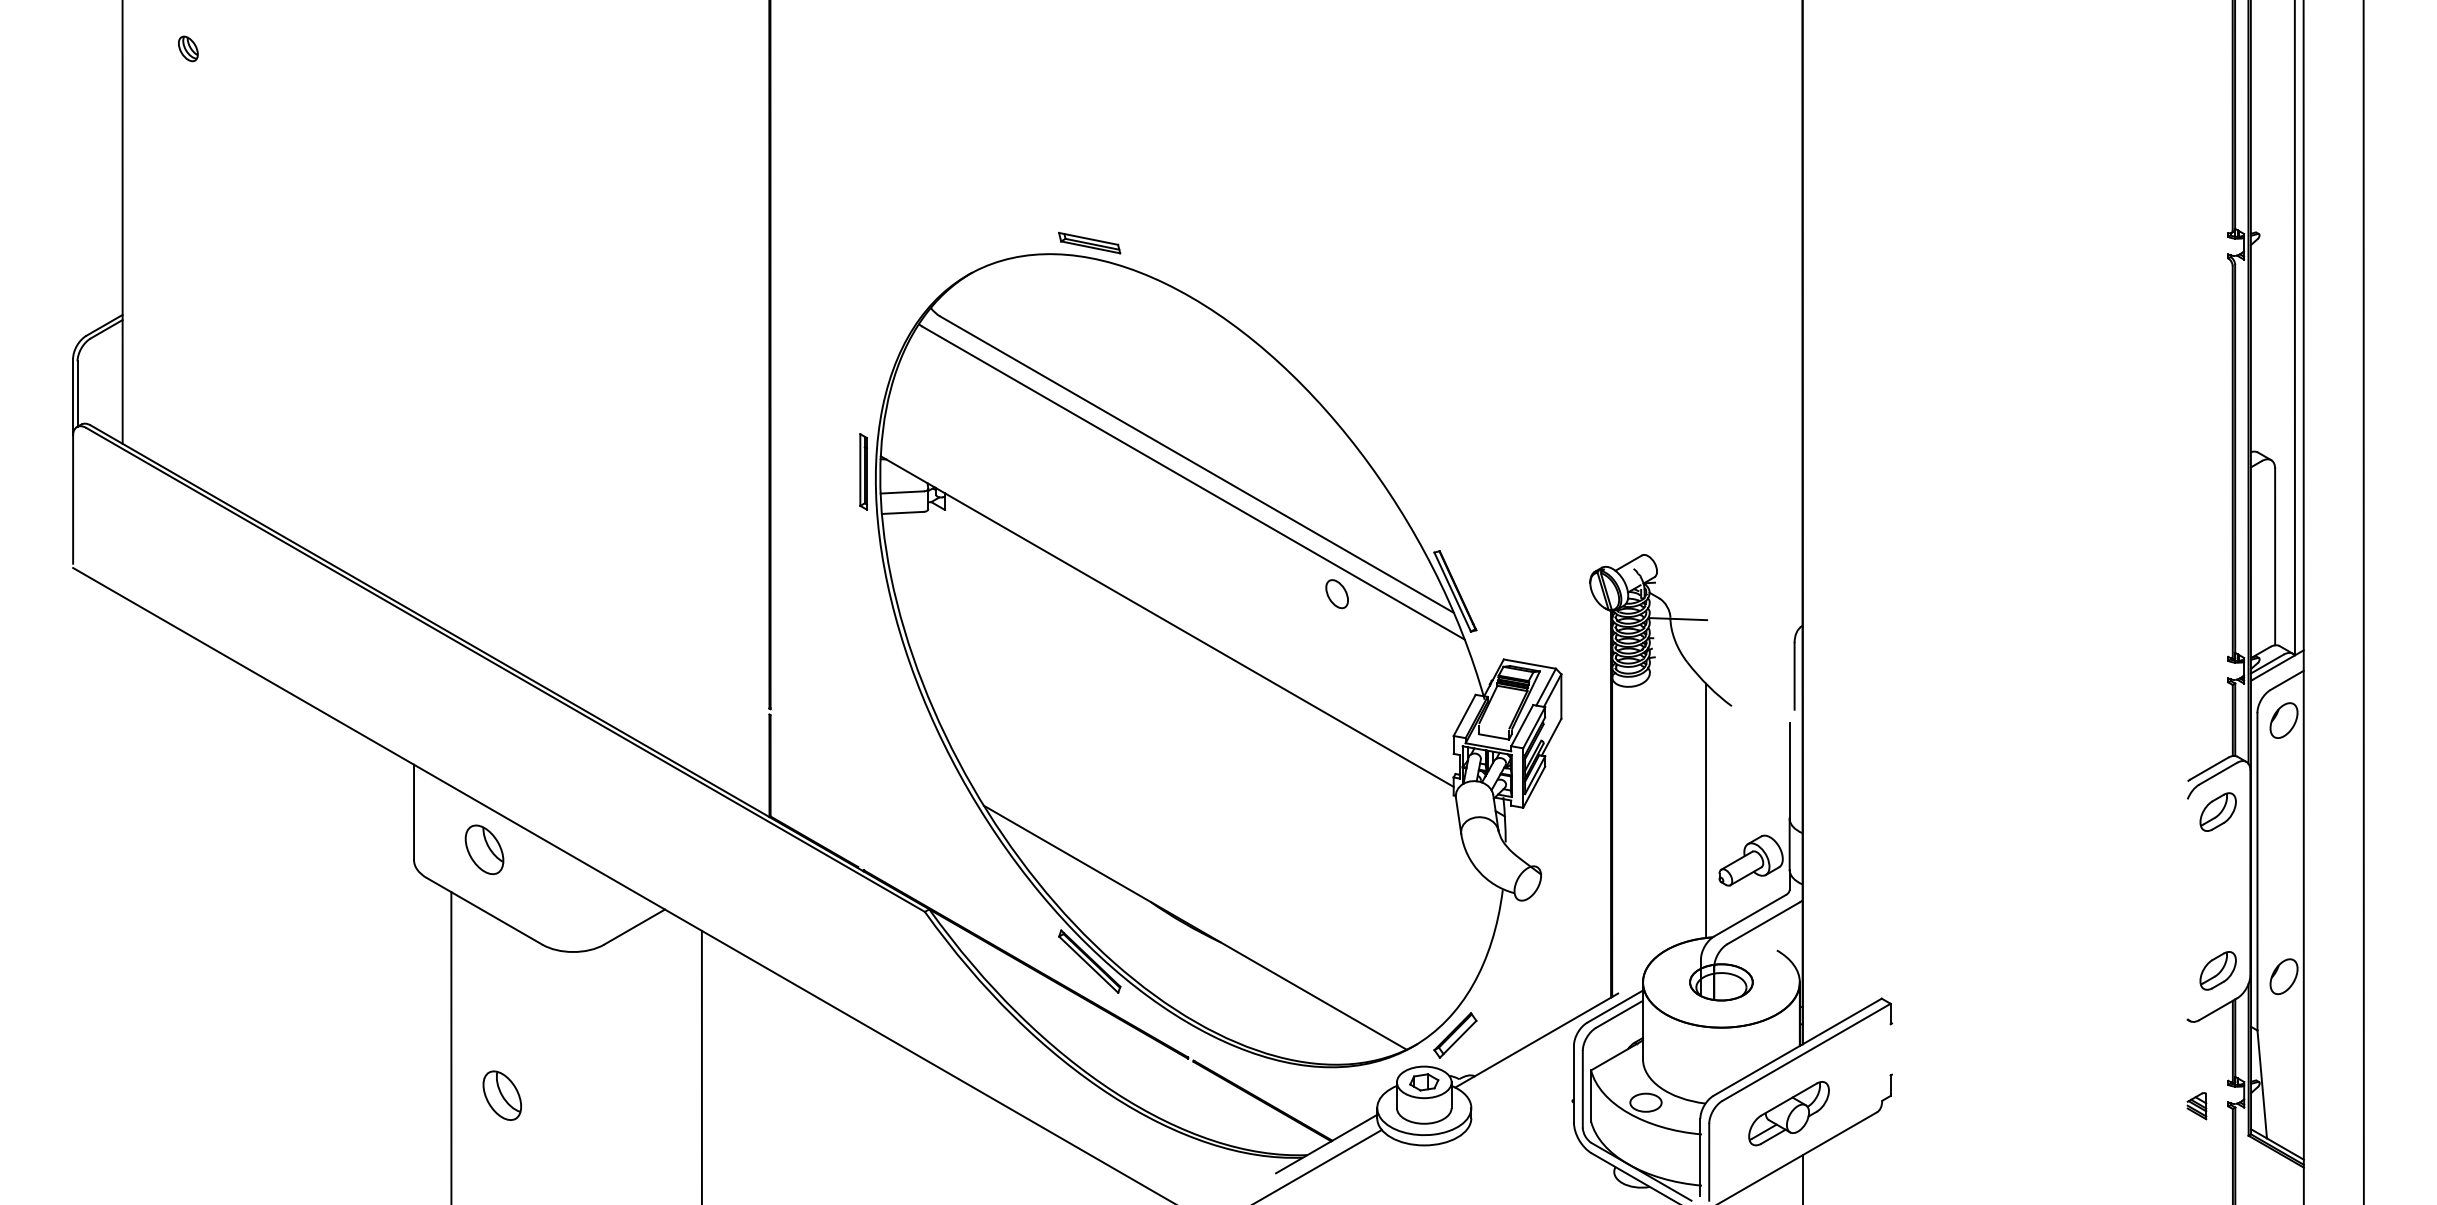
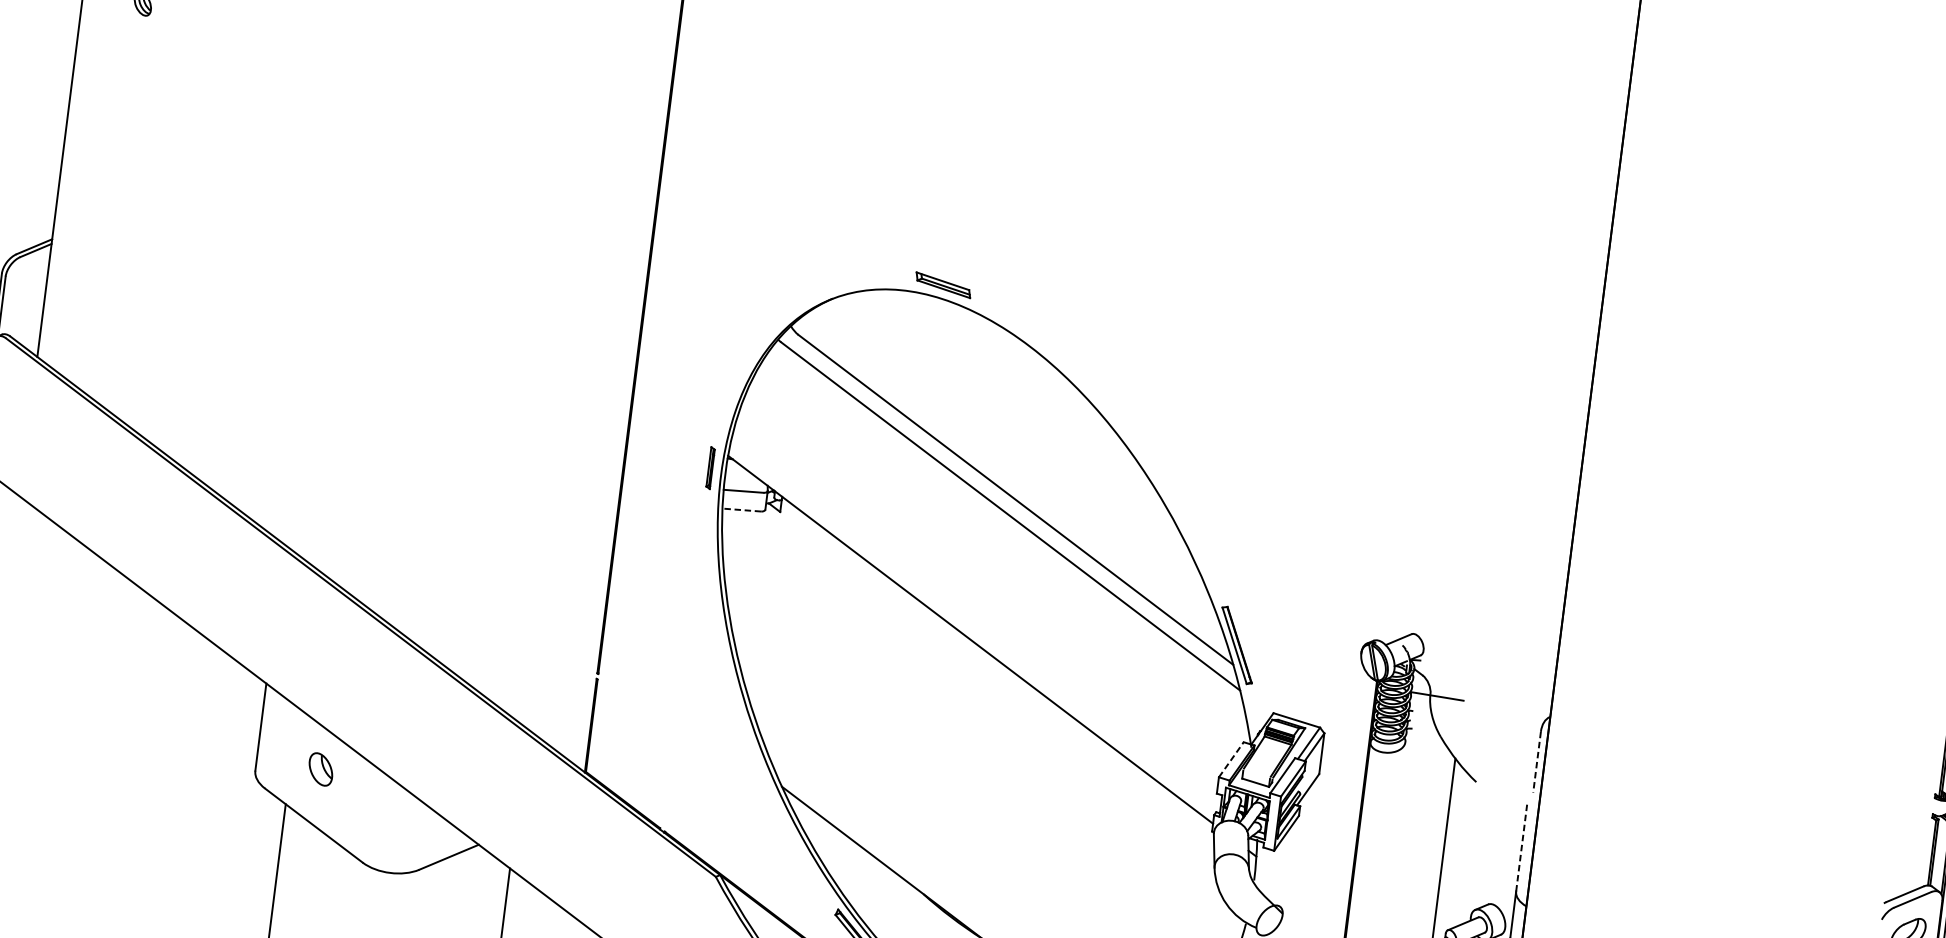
part: (863, 471) -> (710, 467), size x0.6
line: (902, 512) -> (741, 509), solid -> dashed
part: (1336, 594) -> (1128, 634), removed
line: (1794, 676) -> (1536, 762), solid -> dashed
line: (1464, 714) -> (1231, 758), solid -> dashed
line: (1789, 770) -> (1521, 847), solid -> dashed
part: (484, 849) -> (320, 769), size x0.7

